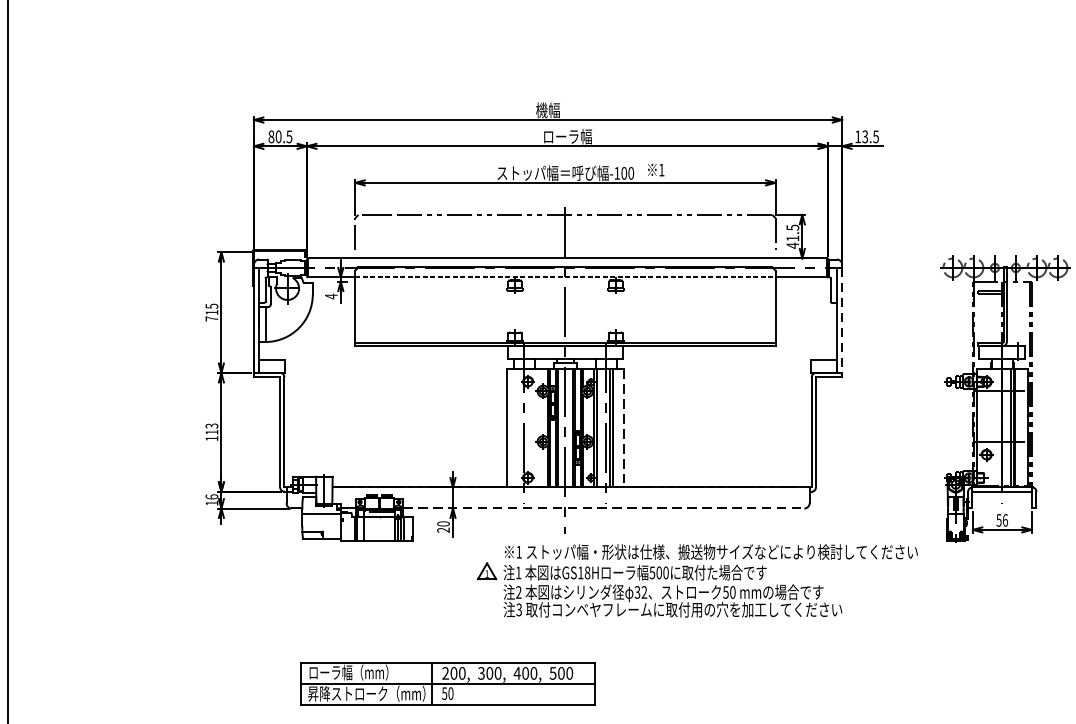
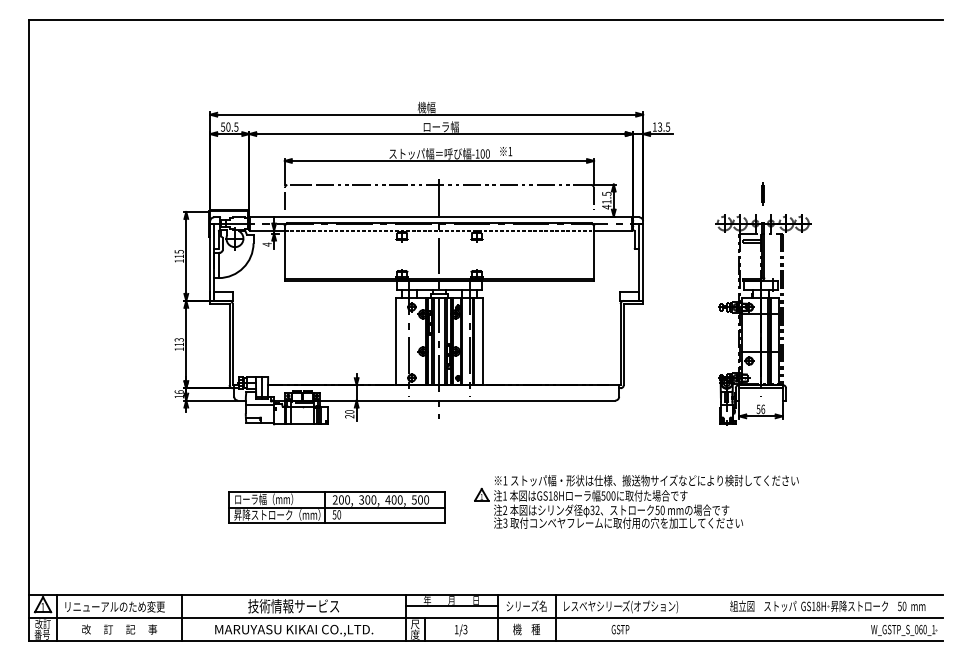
text: (271, 136) -> (223, 126), 80.5 -> 50.5
line: (1004, 227) -> (762, 193), added
text: (210, 318) -> (178, 260), 715 -> 115
line: (842, 320) -> (643, 262), dashed -> solid
line: (623, 429) -> (482, 342), dashed -> solid
line: (603, 508) -> (467, 400), dashed -> solid
part: (697, 580) -> (636, 501), moved
part: (447, 683) -> (336, 507), moved

